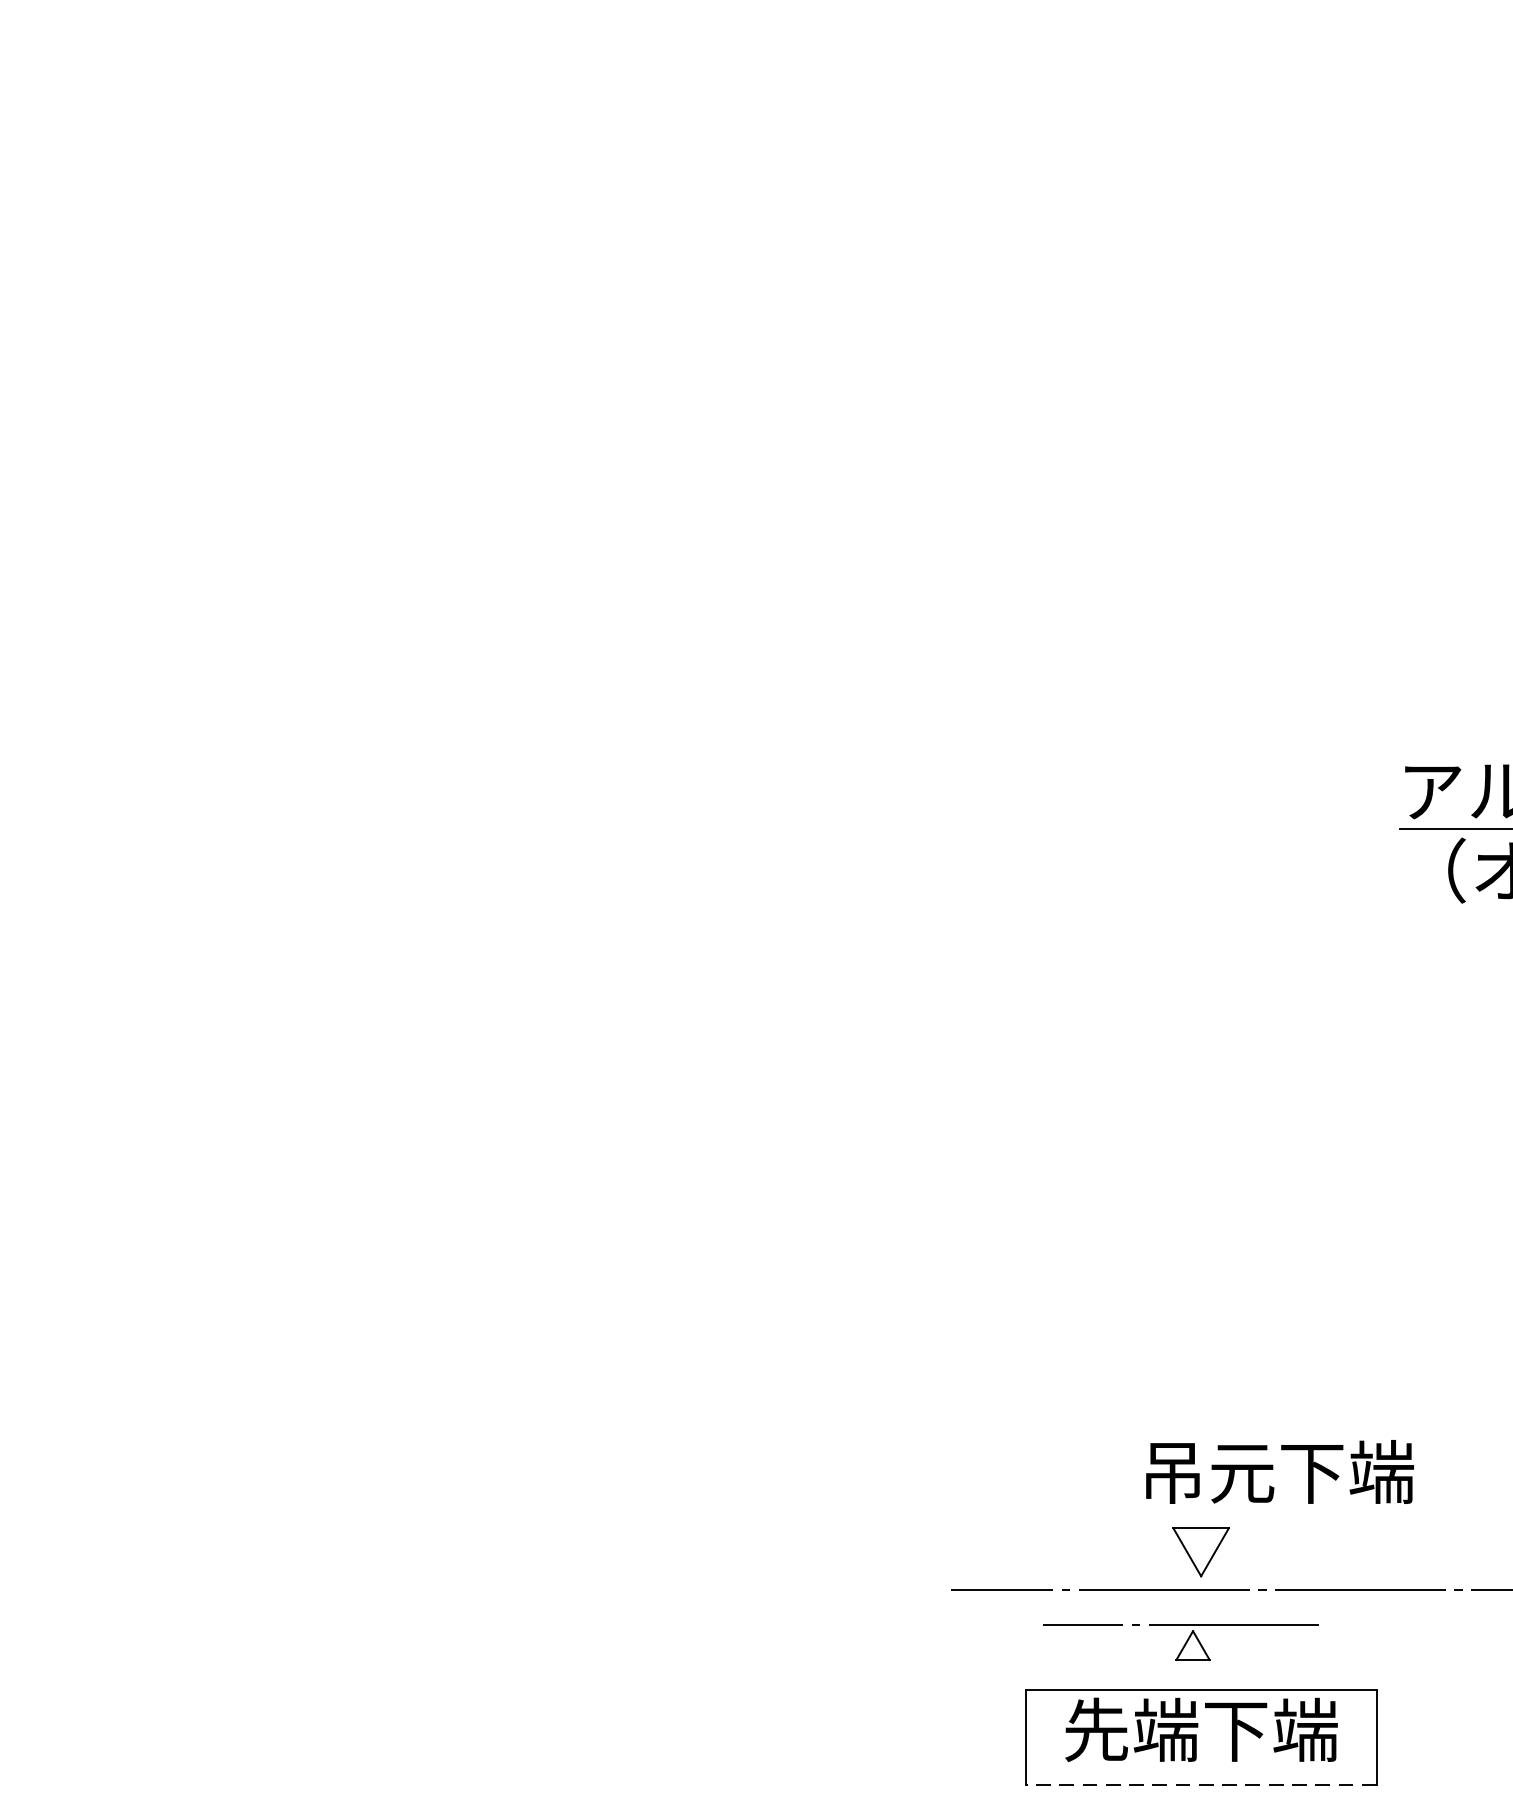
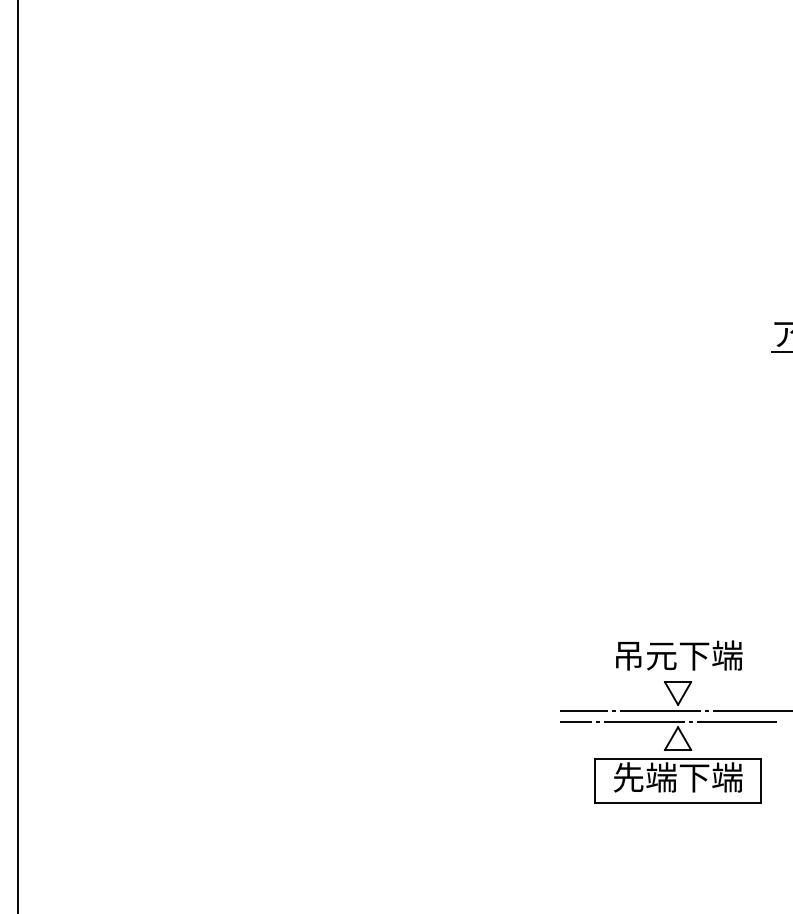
text: (1280, 1471) -> (679, 655), moved
part: (1180, 1641) -> (668, 735), size x1.67
line: (1202, 1785) -> (678, 803), dashed -> solid

